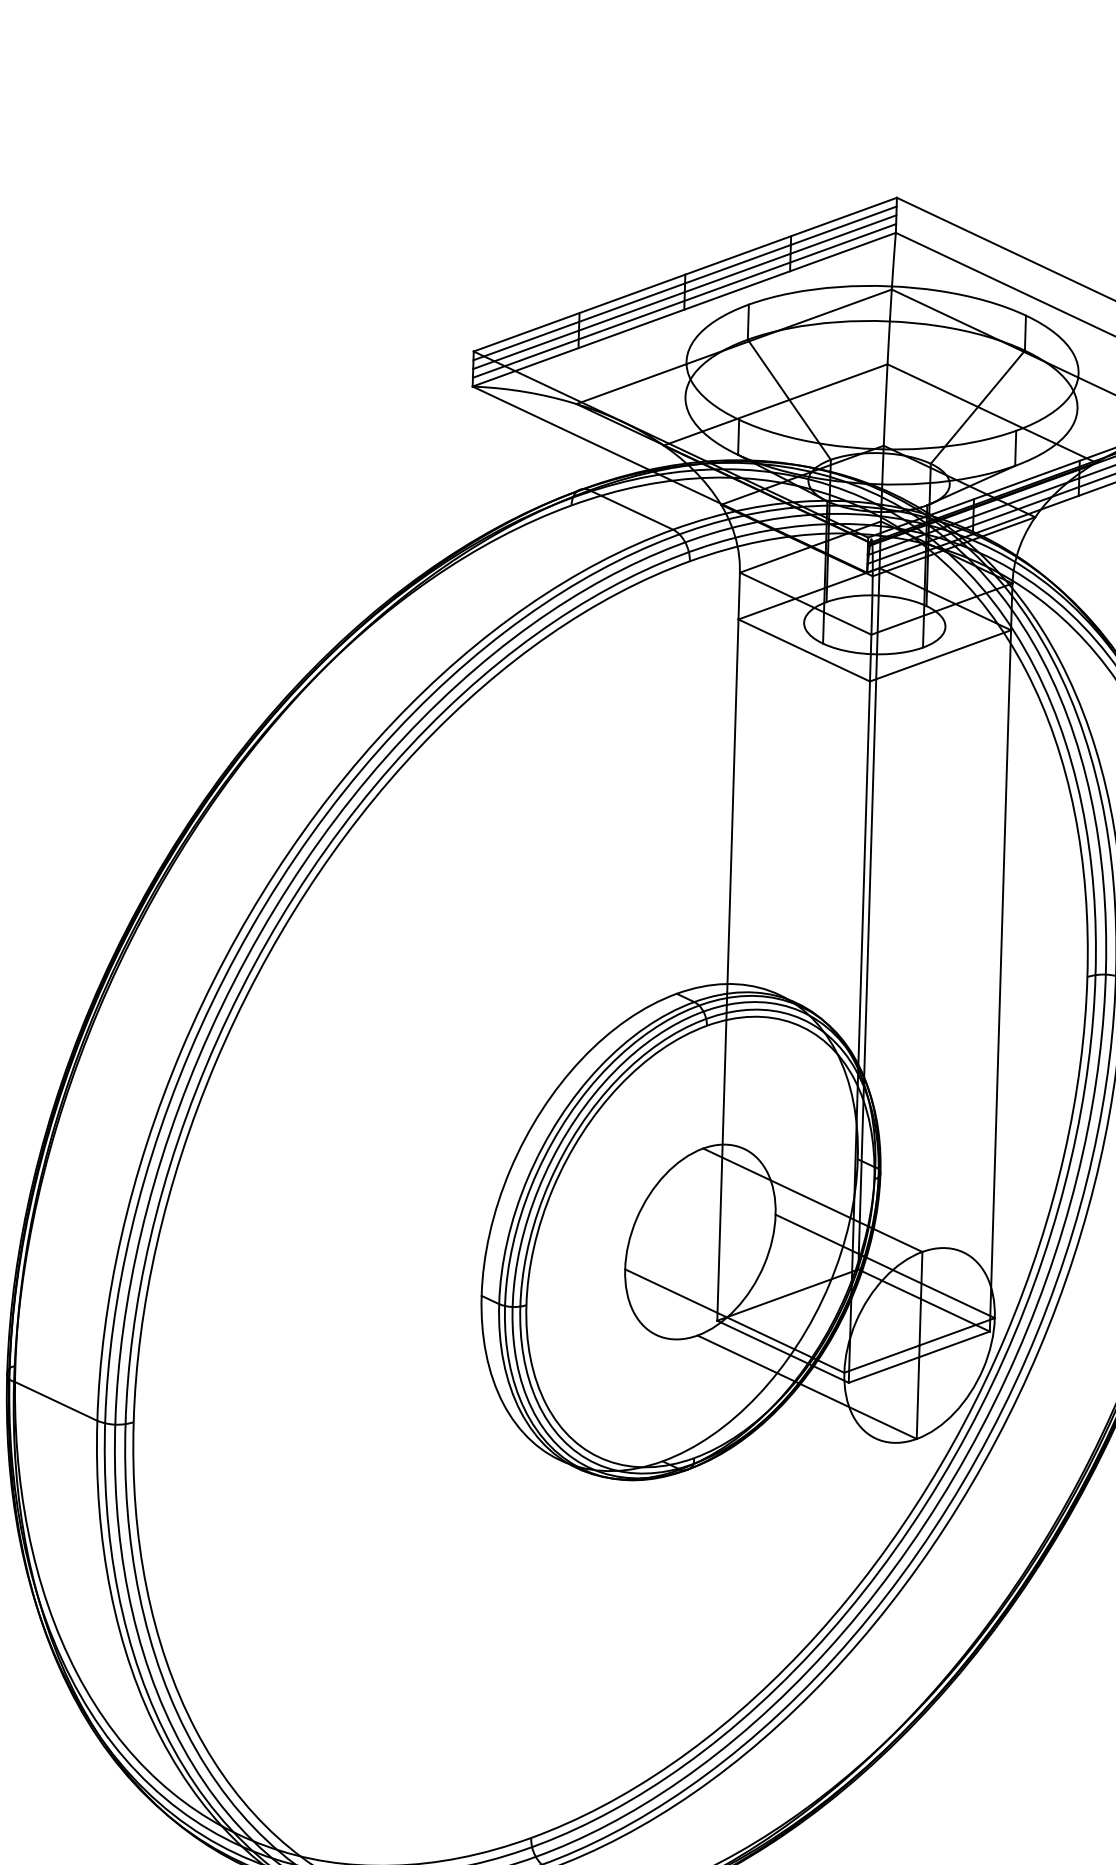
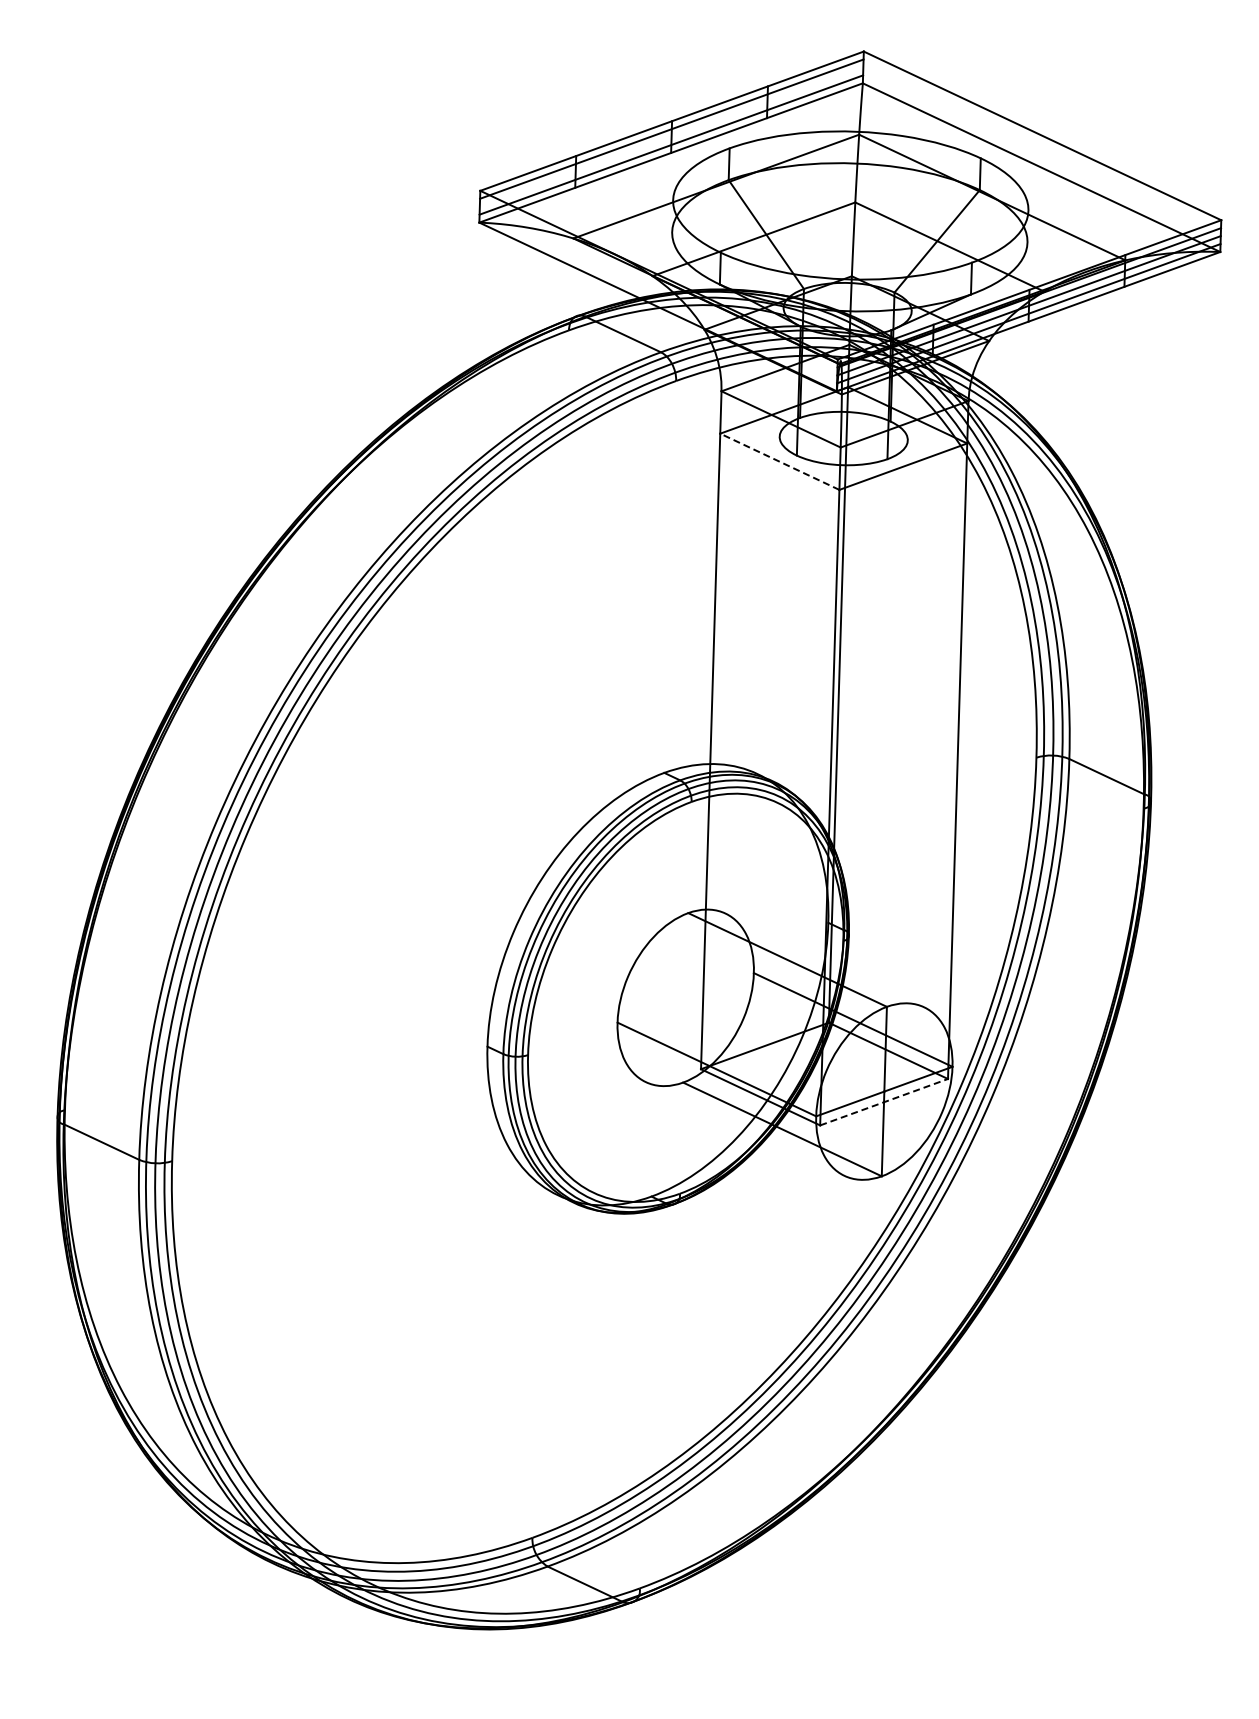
line: (684, 291) -> (671, 136), removed
line: (803, 650) -> (779, 461), solid -> dashed
line: (919, 1357) -> (884, 1102), solid -> dashed

